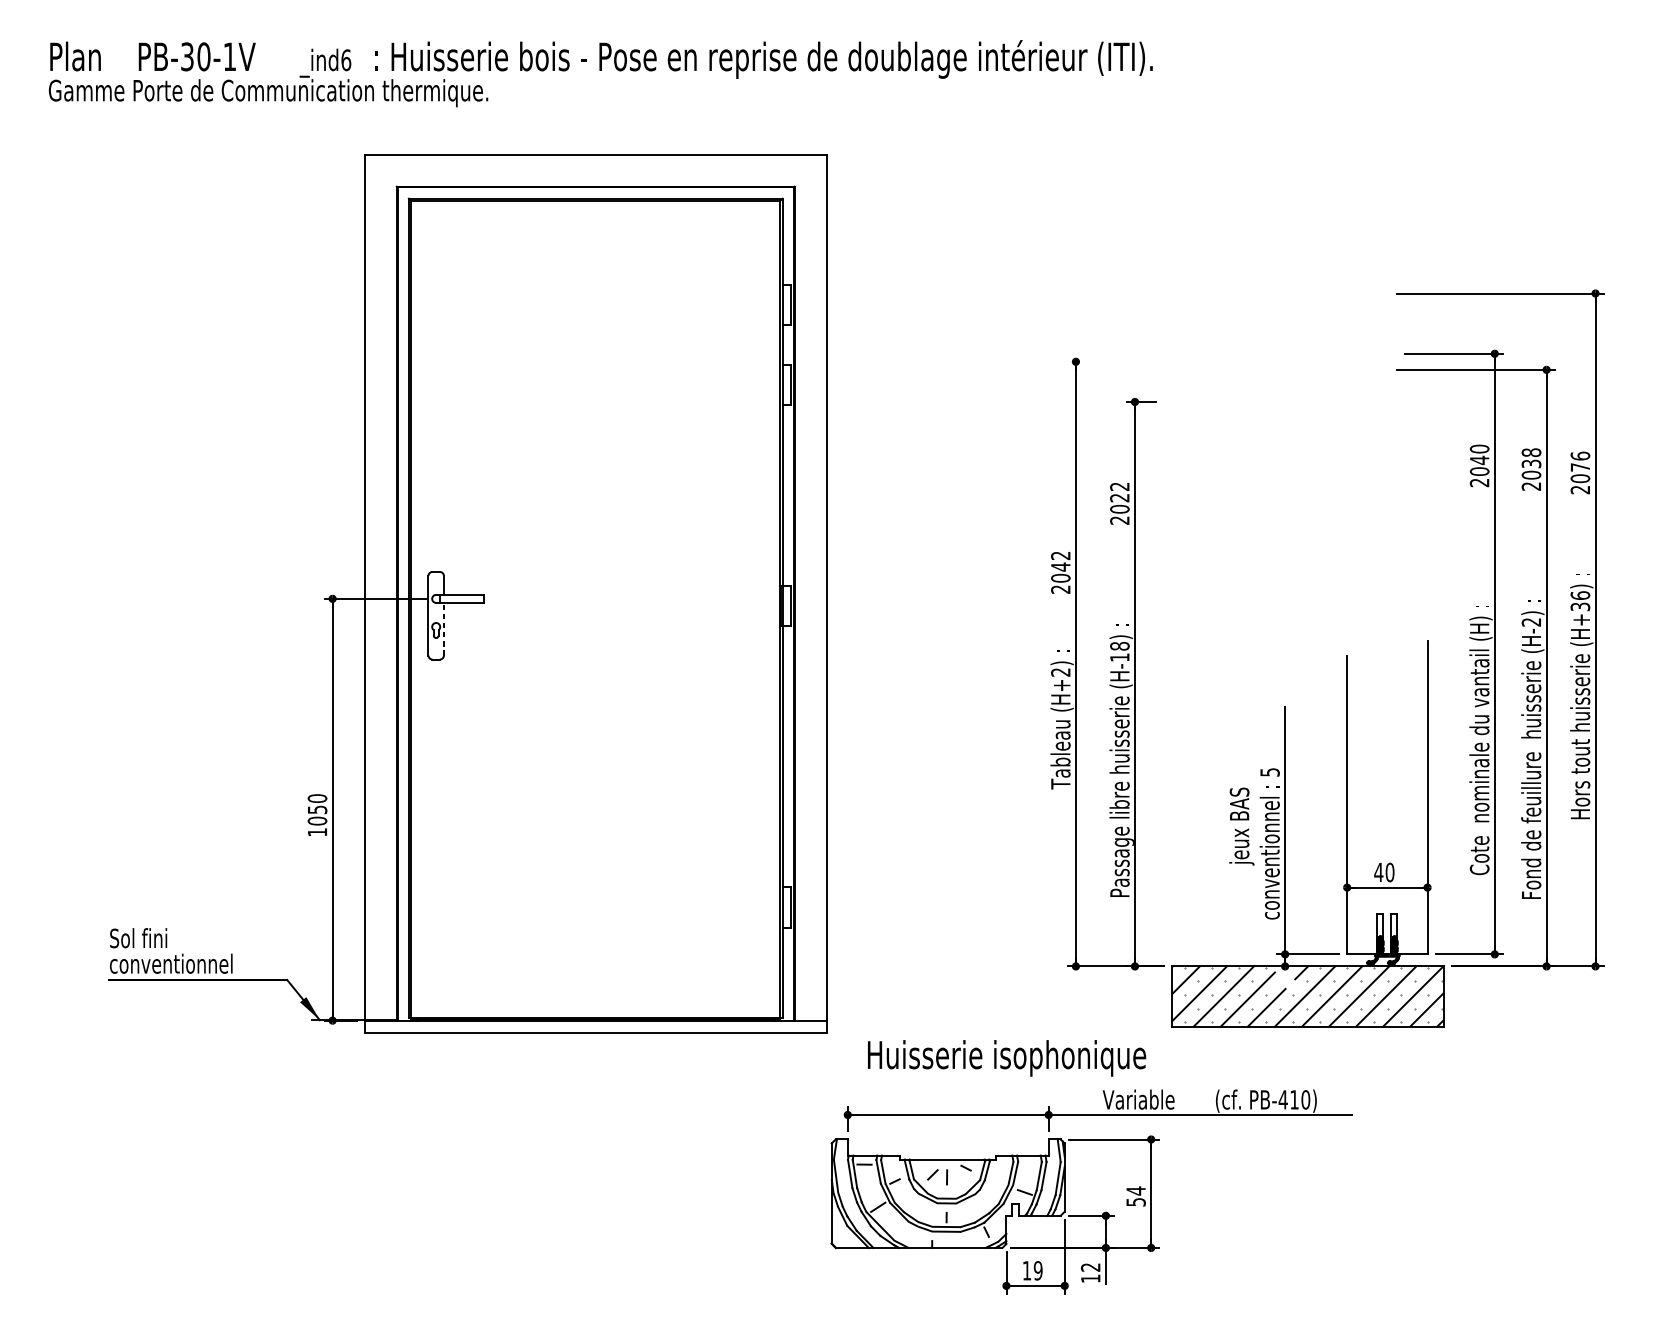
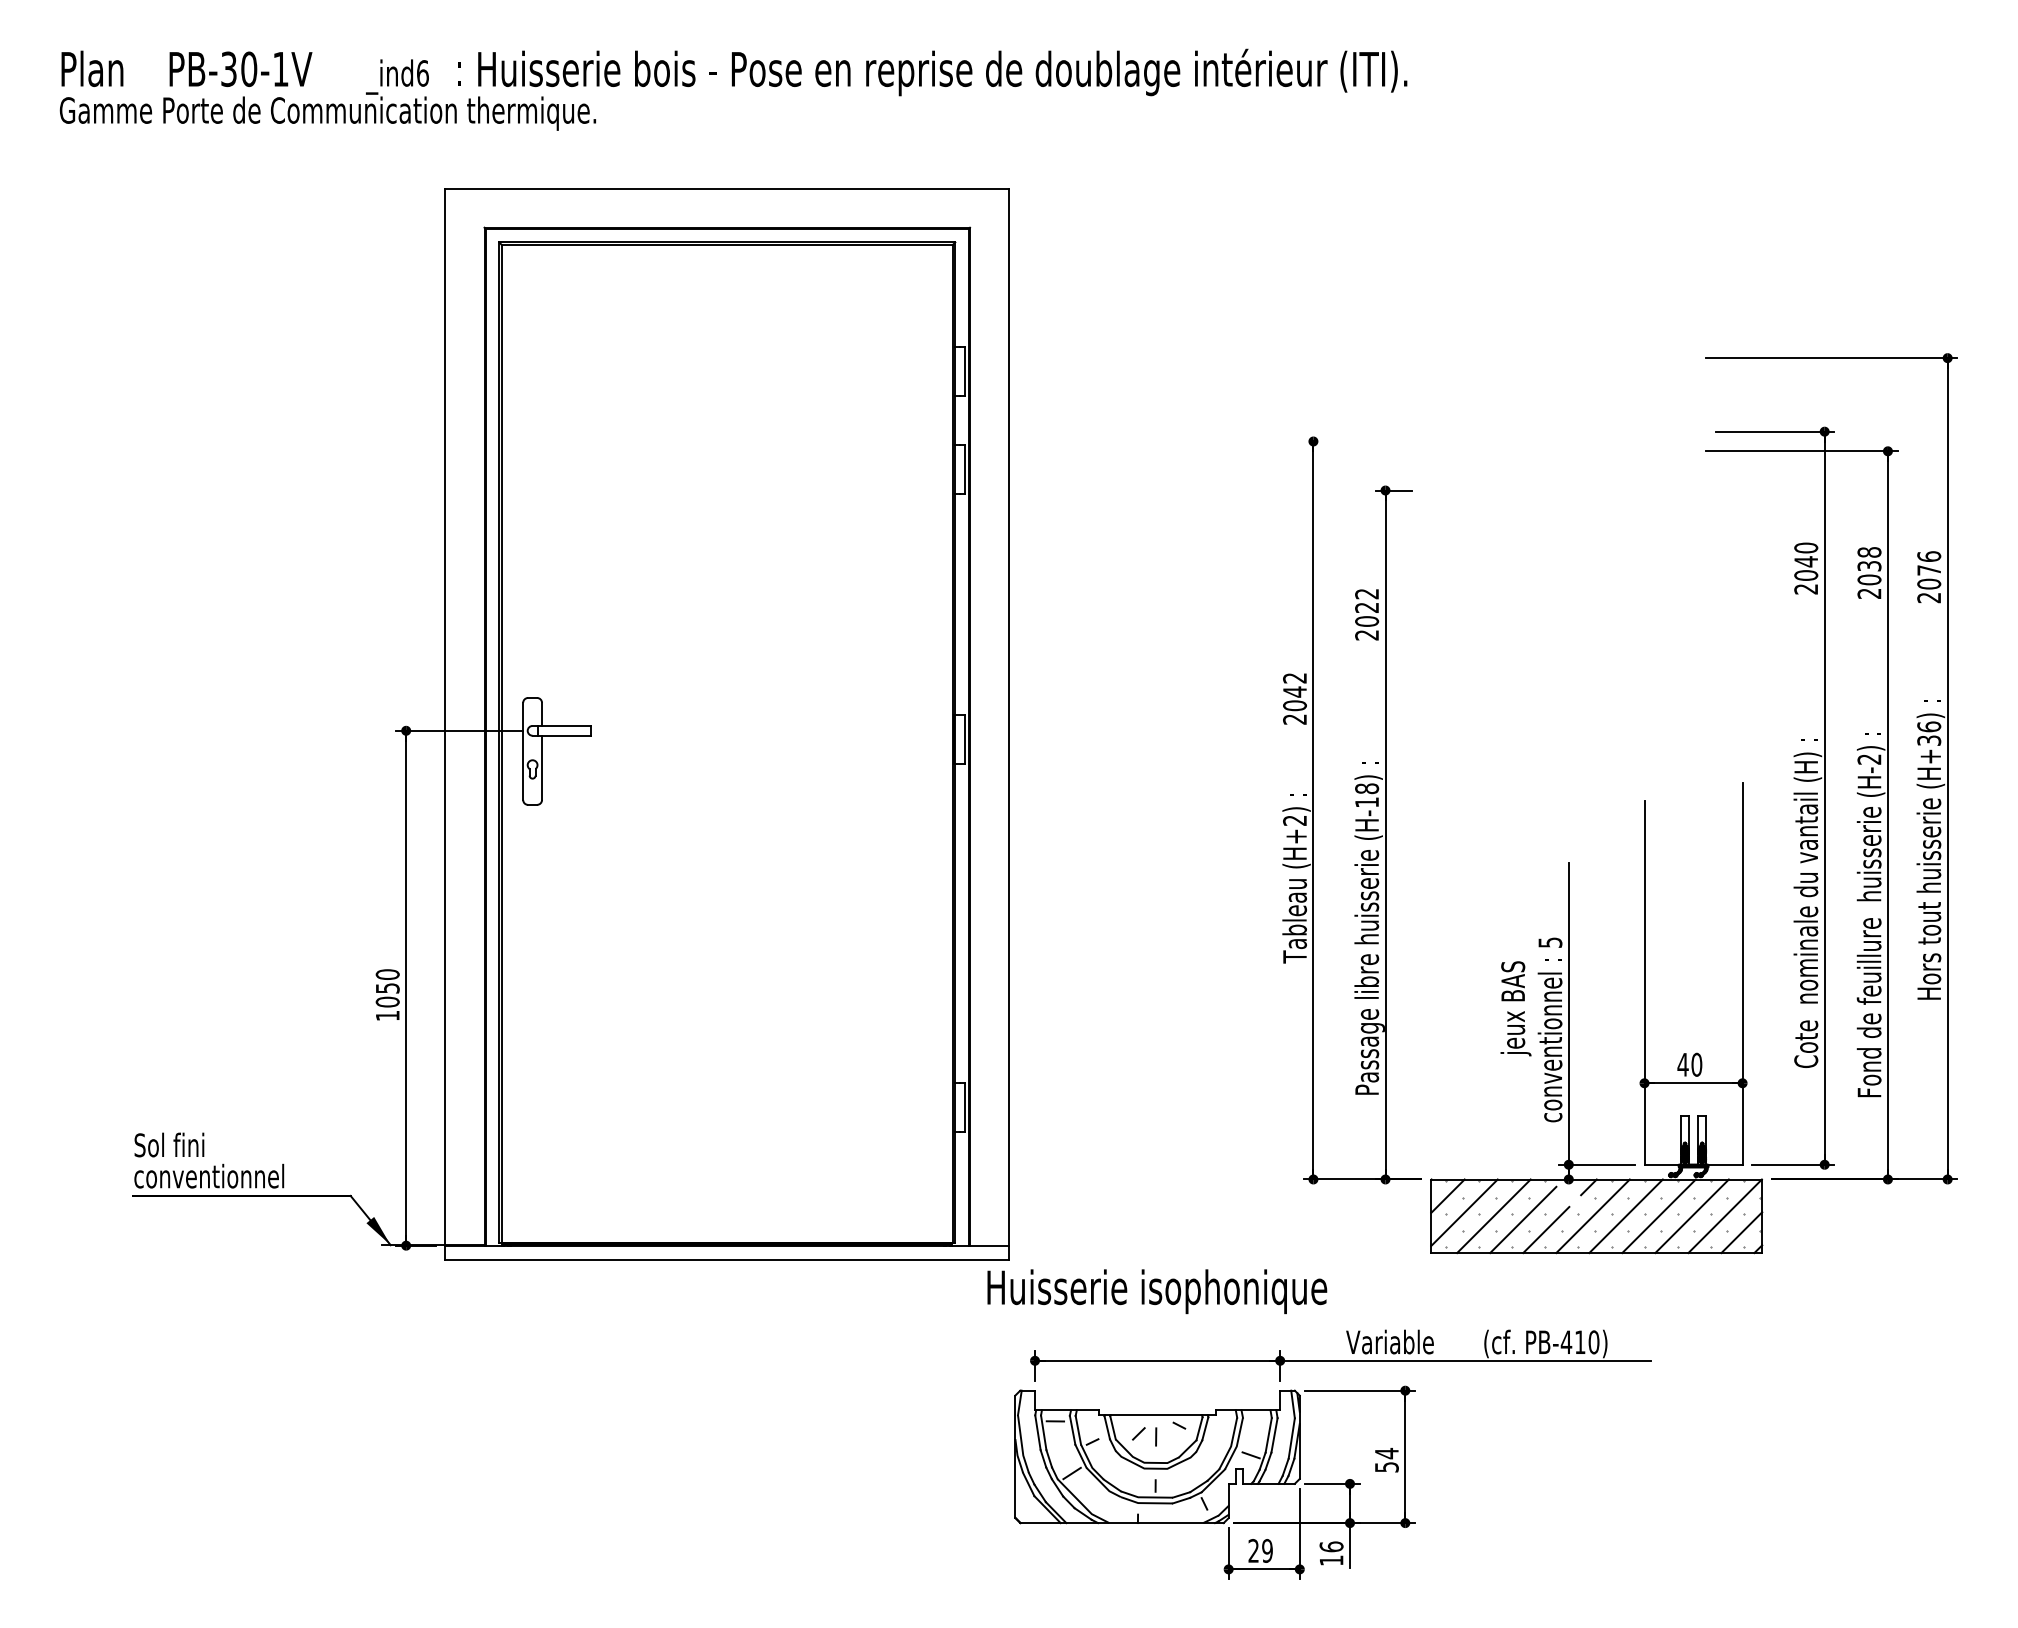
line: (444, 628) -> (542, 767), dashed -> solid
text: (1007, 1058) -> (1157, 1291), moved
text: (1090, 1267) -> (1331, 1546), 12 -> 16
text: (1026, 1270) -> (1253, 1550), 19 -> 29

